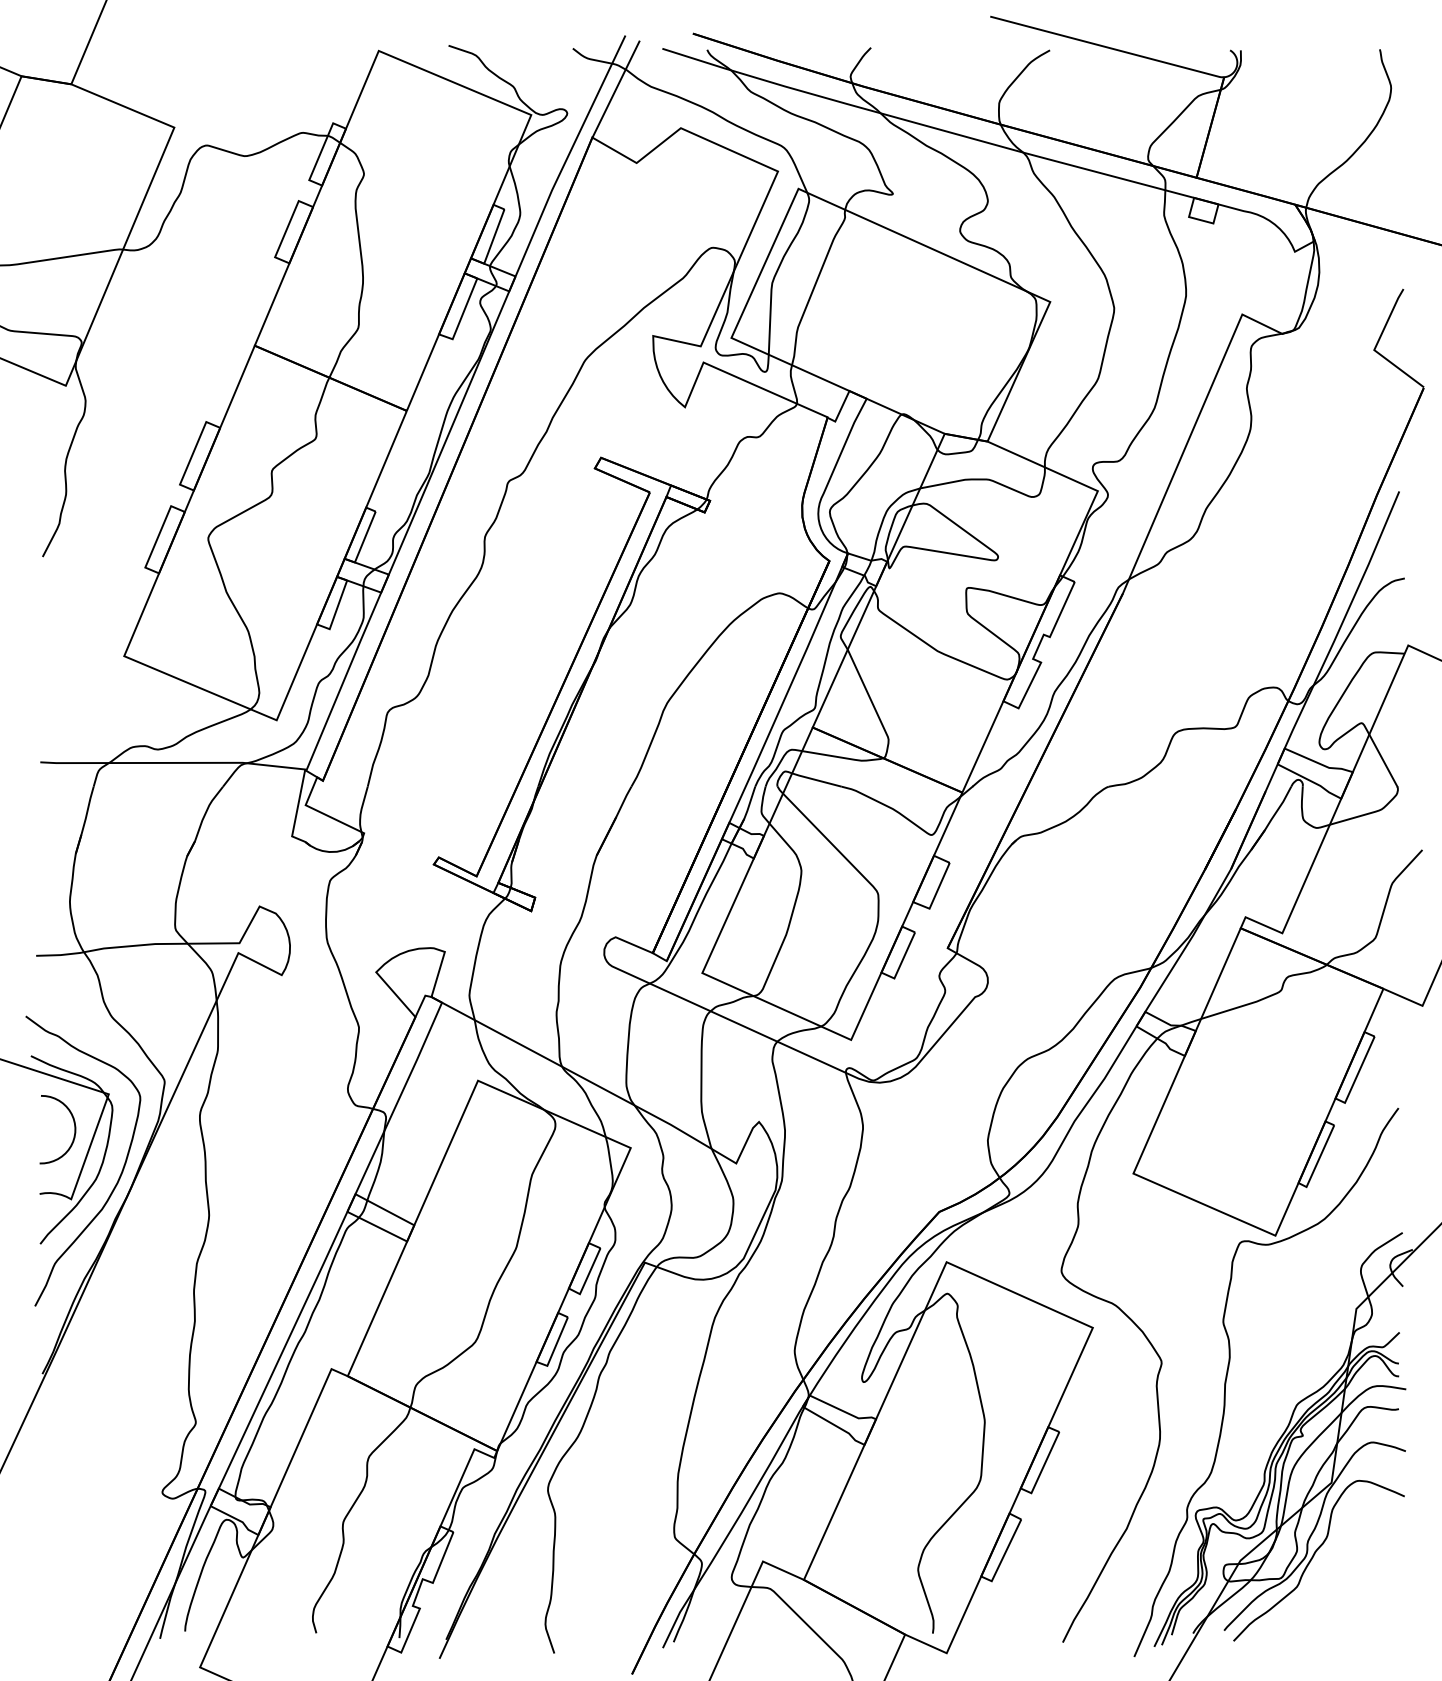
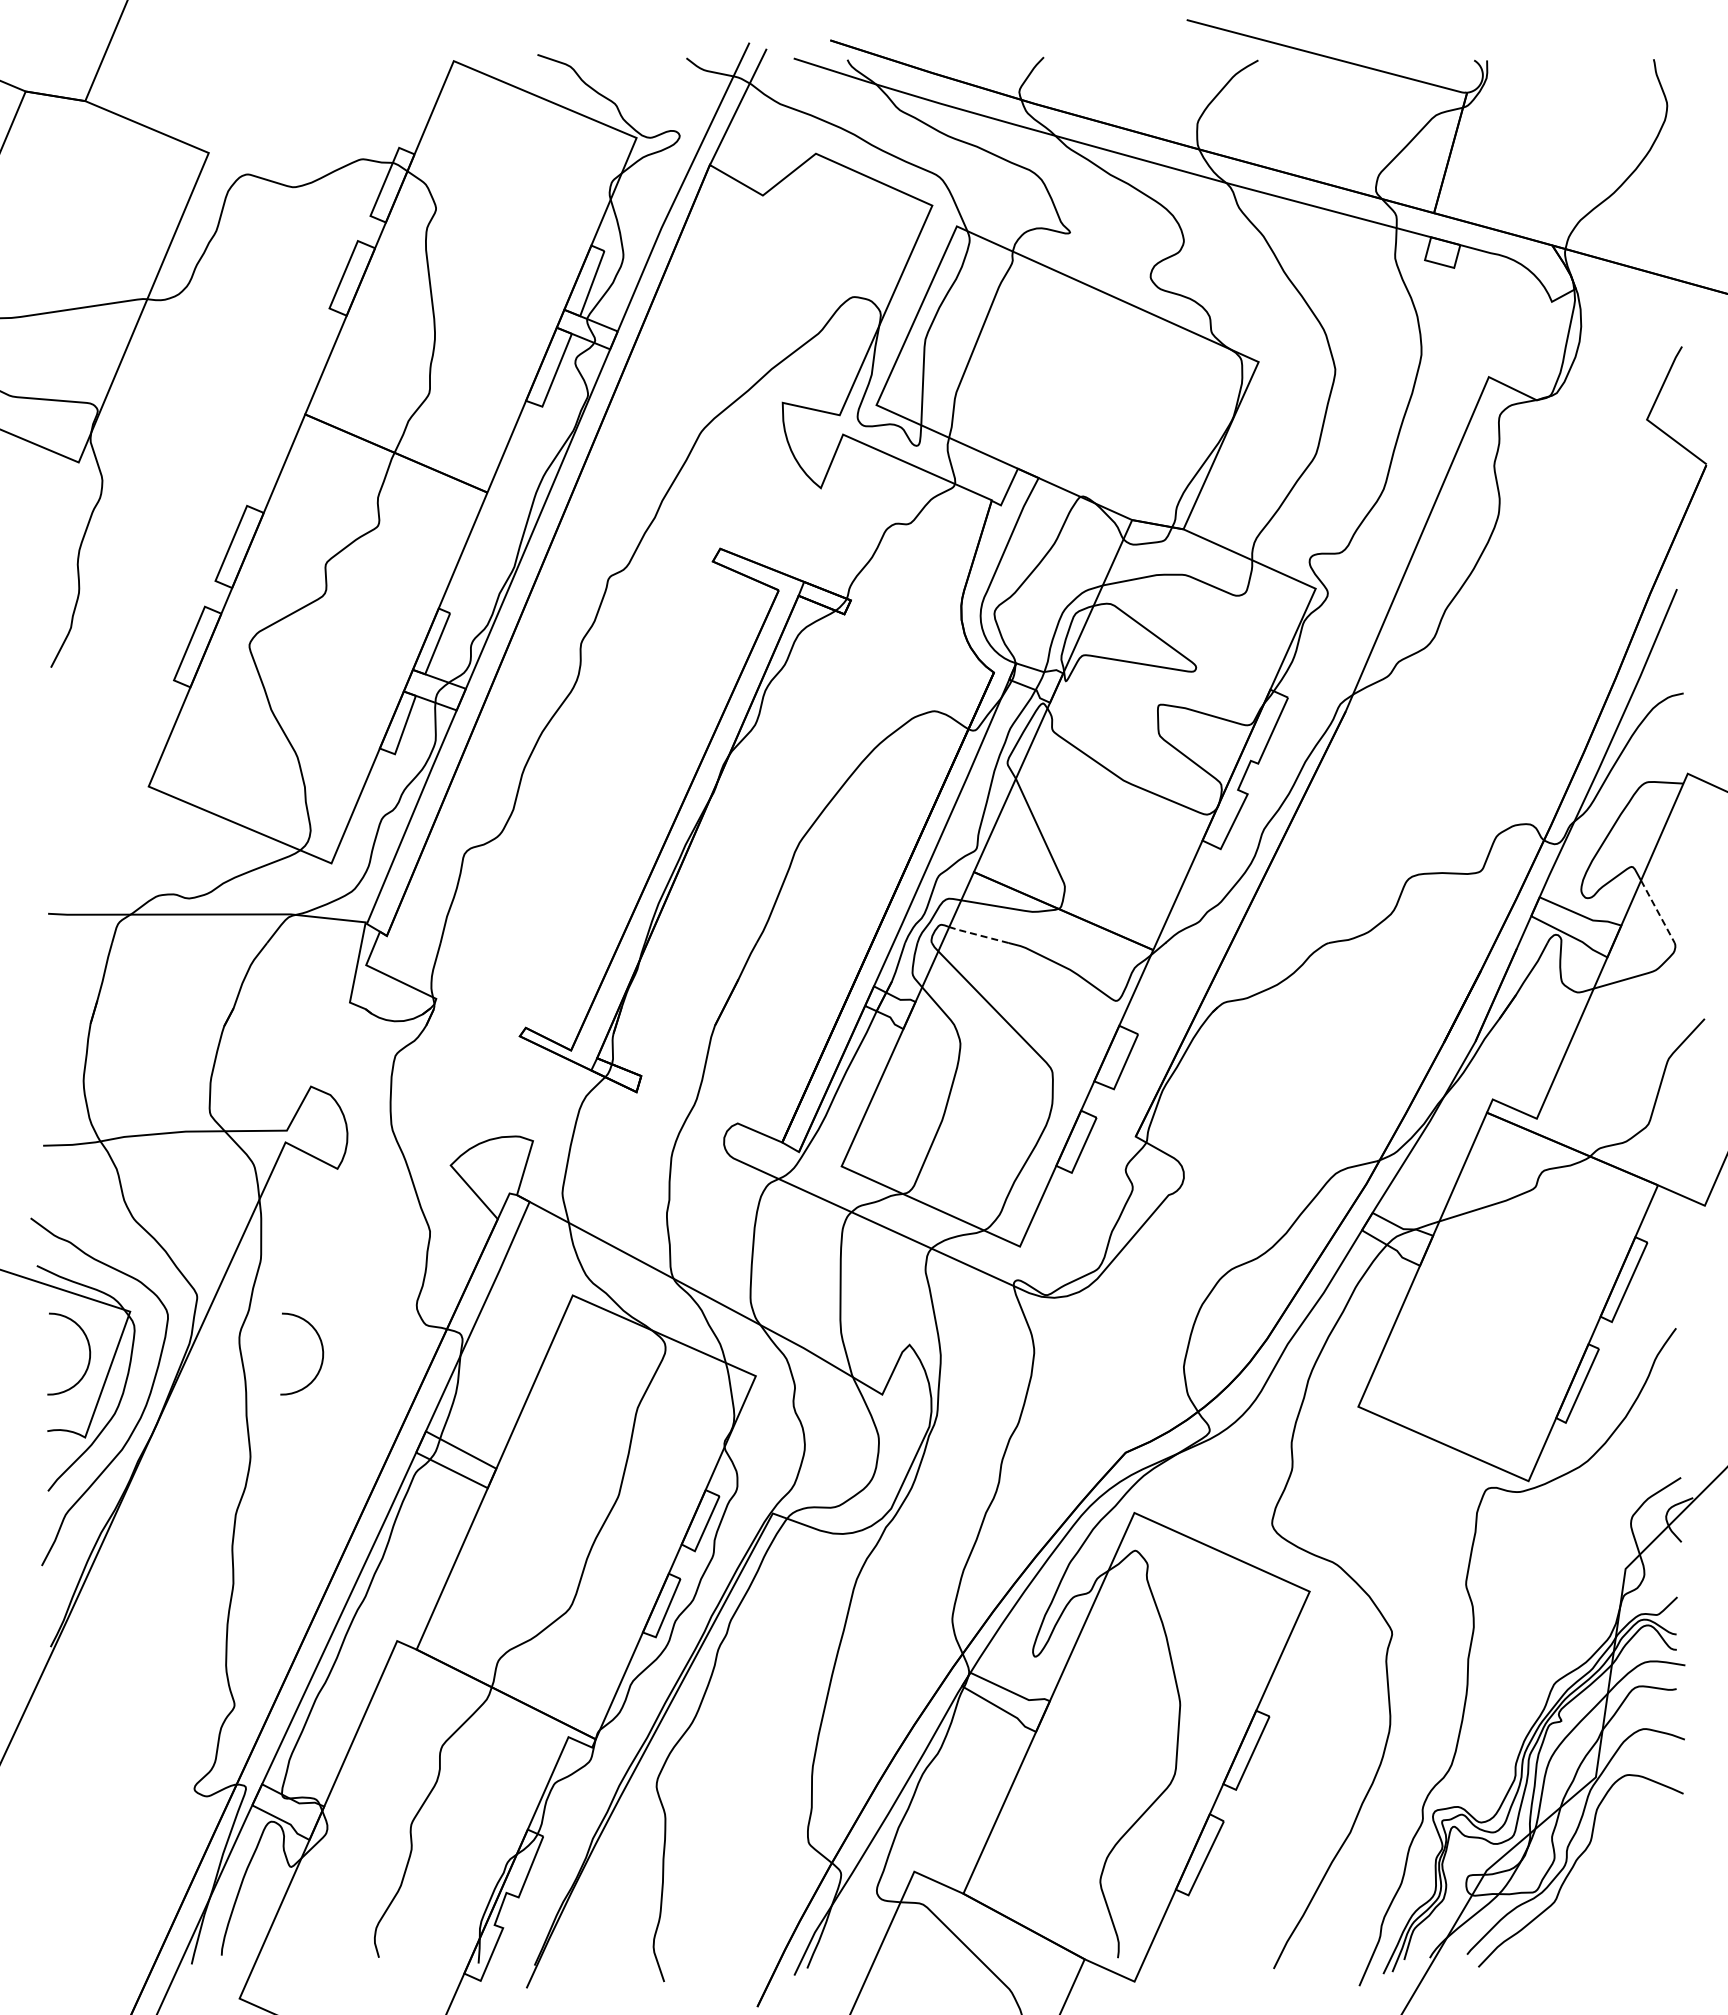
line: (1383, 760) -> (1657, 911), solid -> dashed
line: (815, 780) -> (977, 935), solid -> dashed
curve: (268, 1124) -> (321, 1348), added

